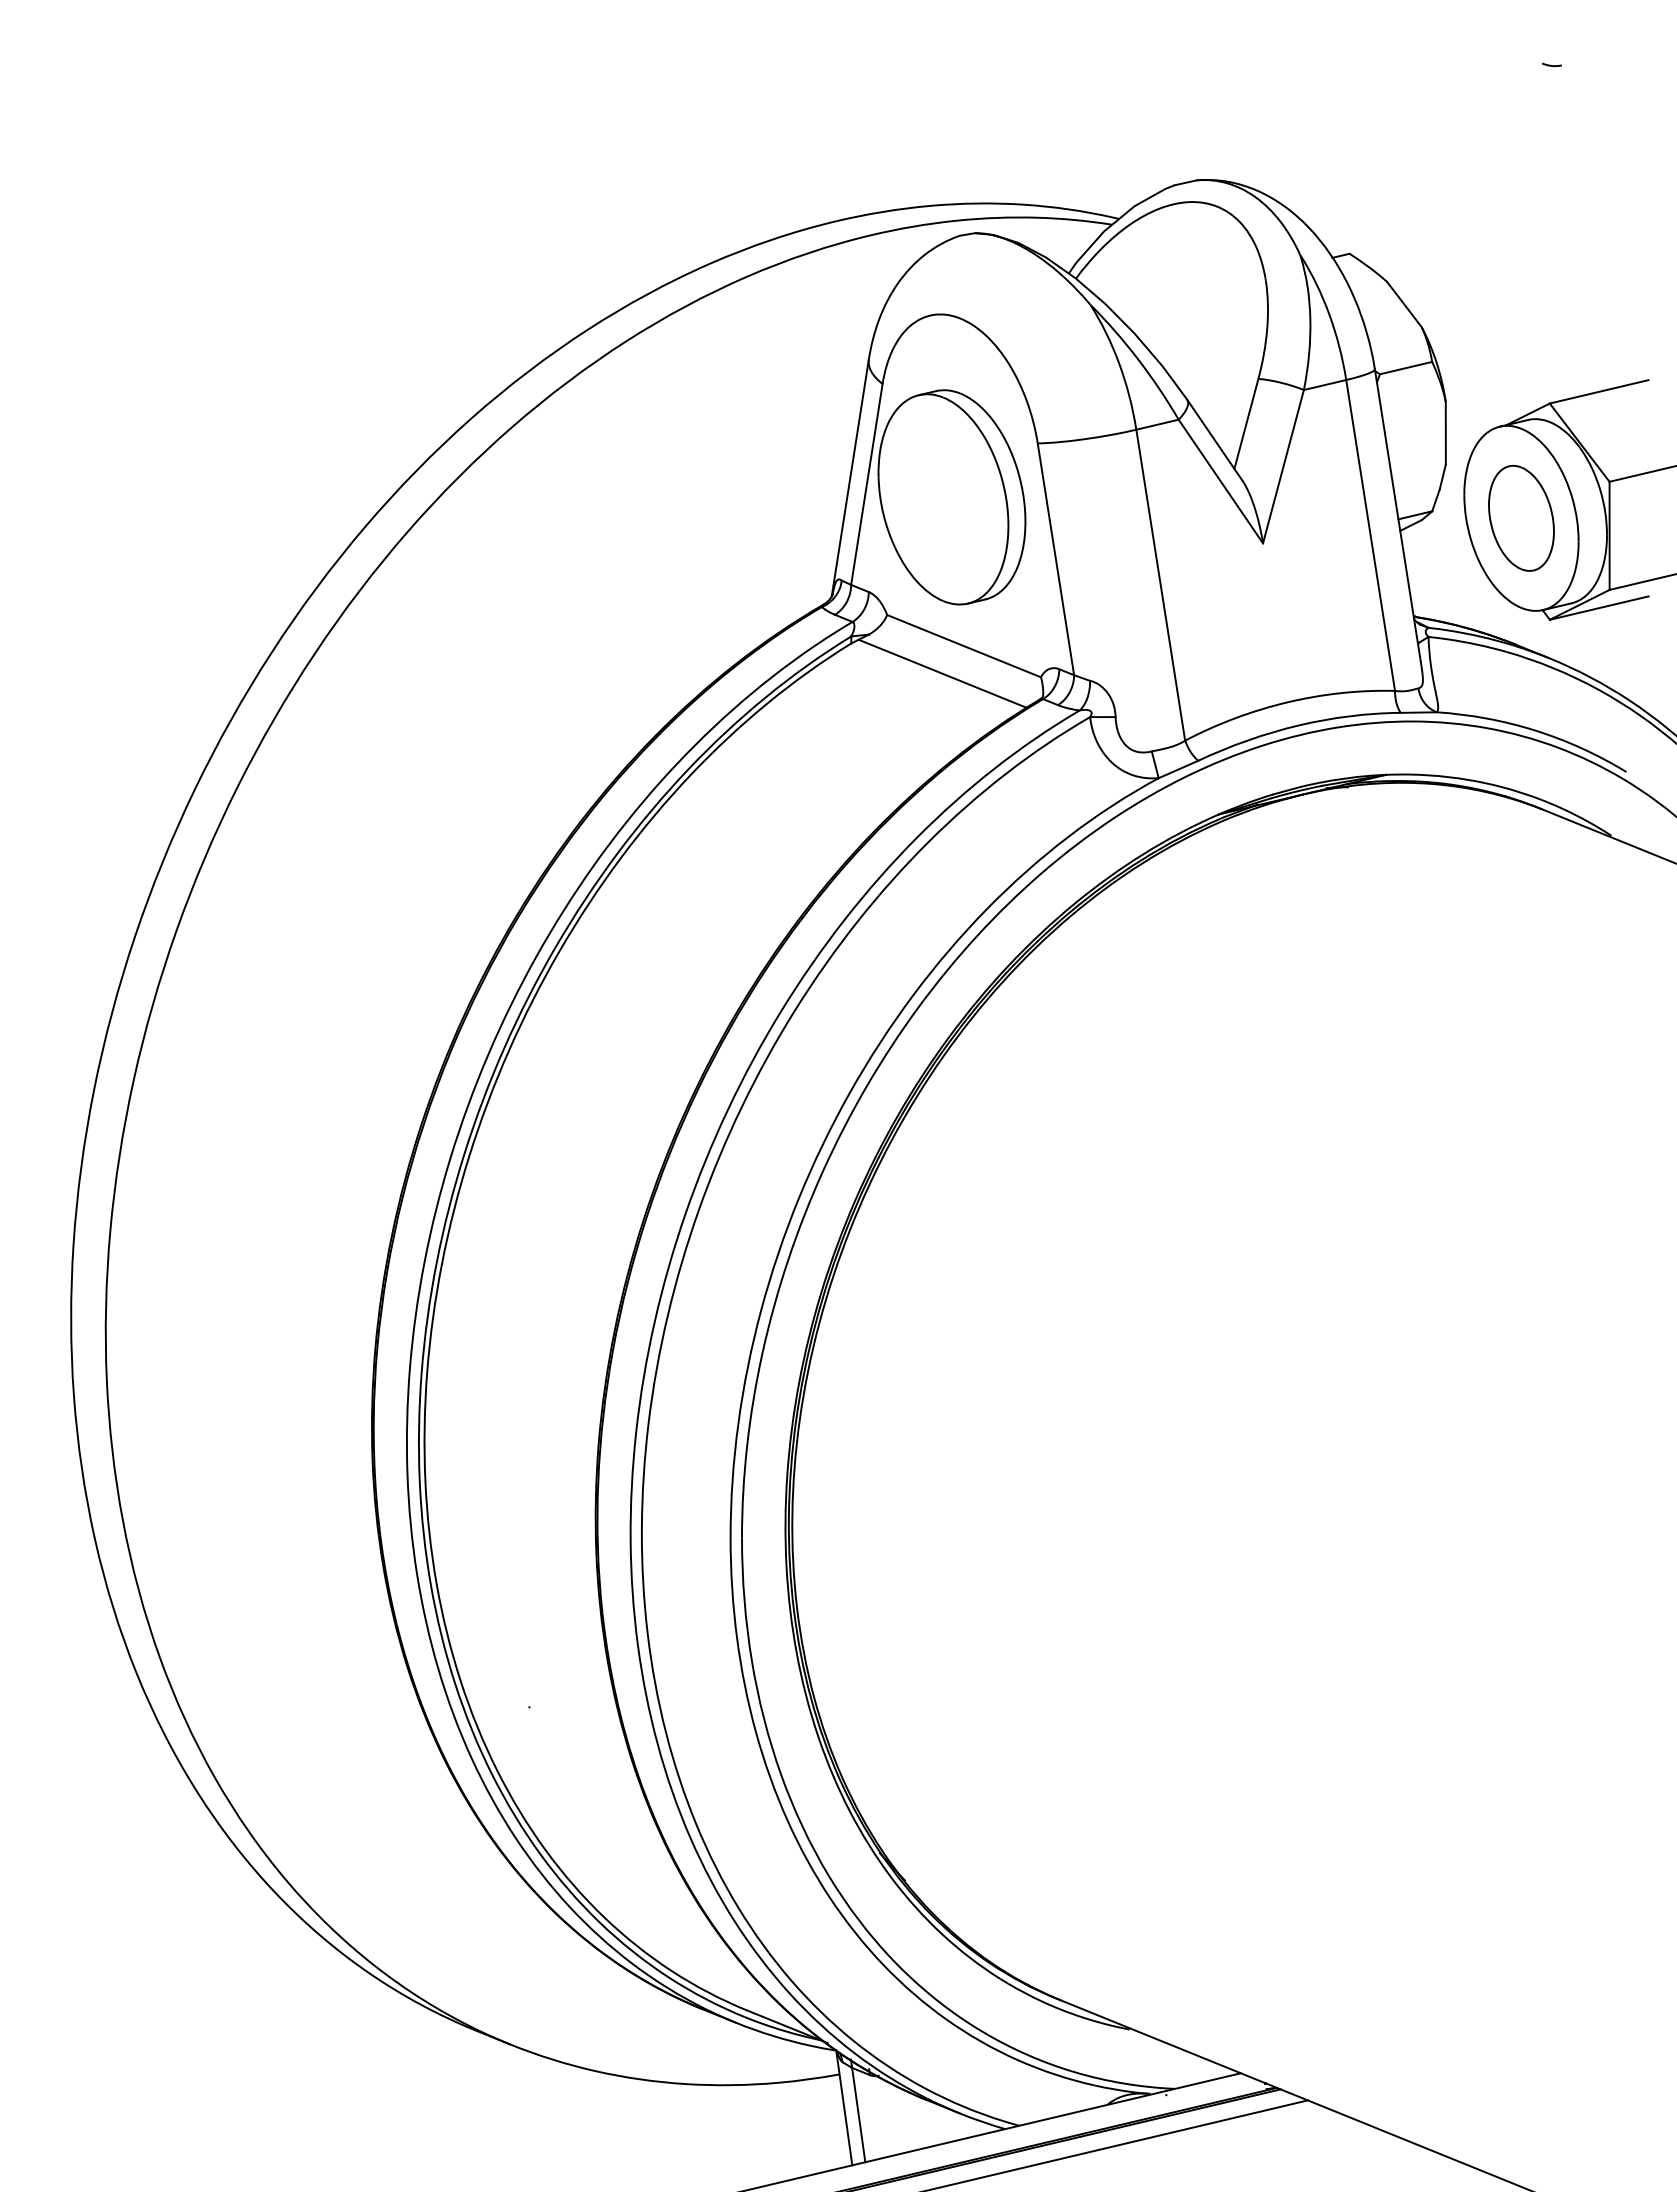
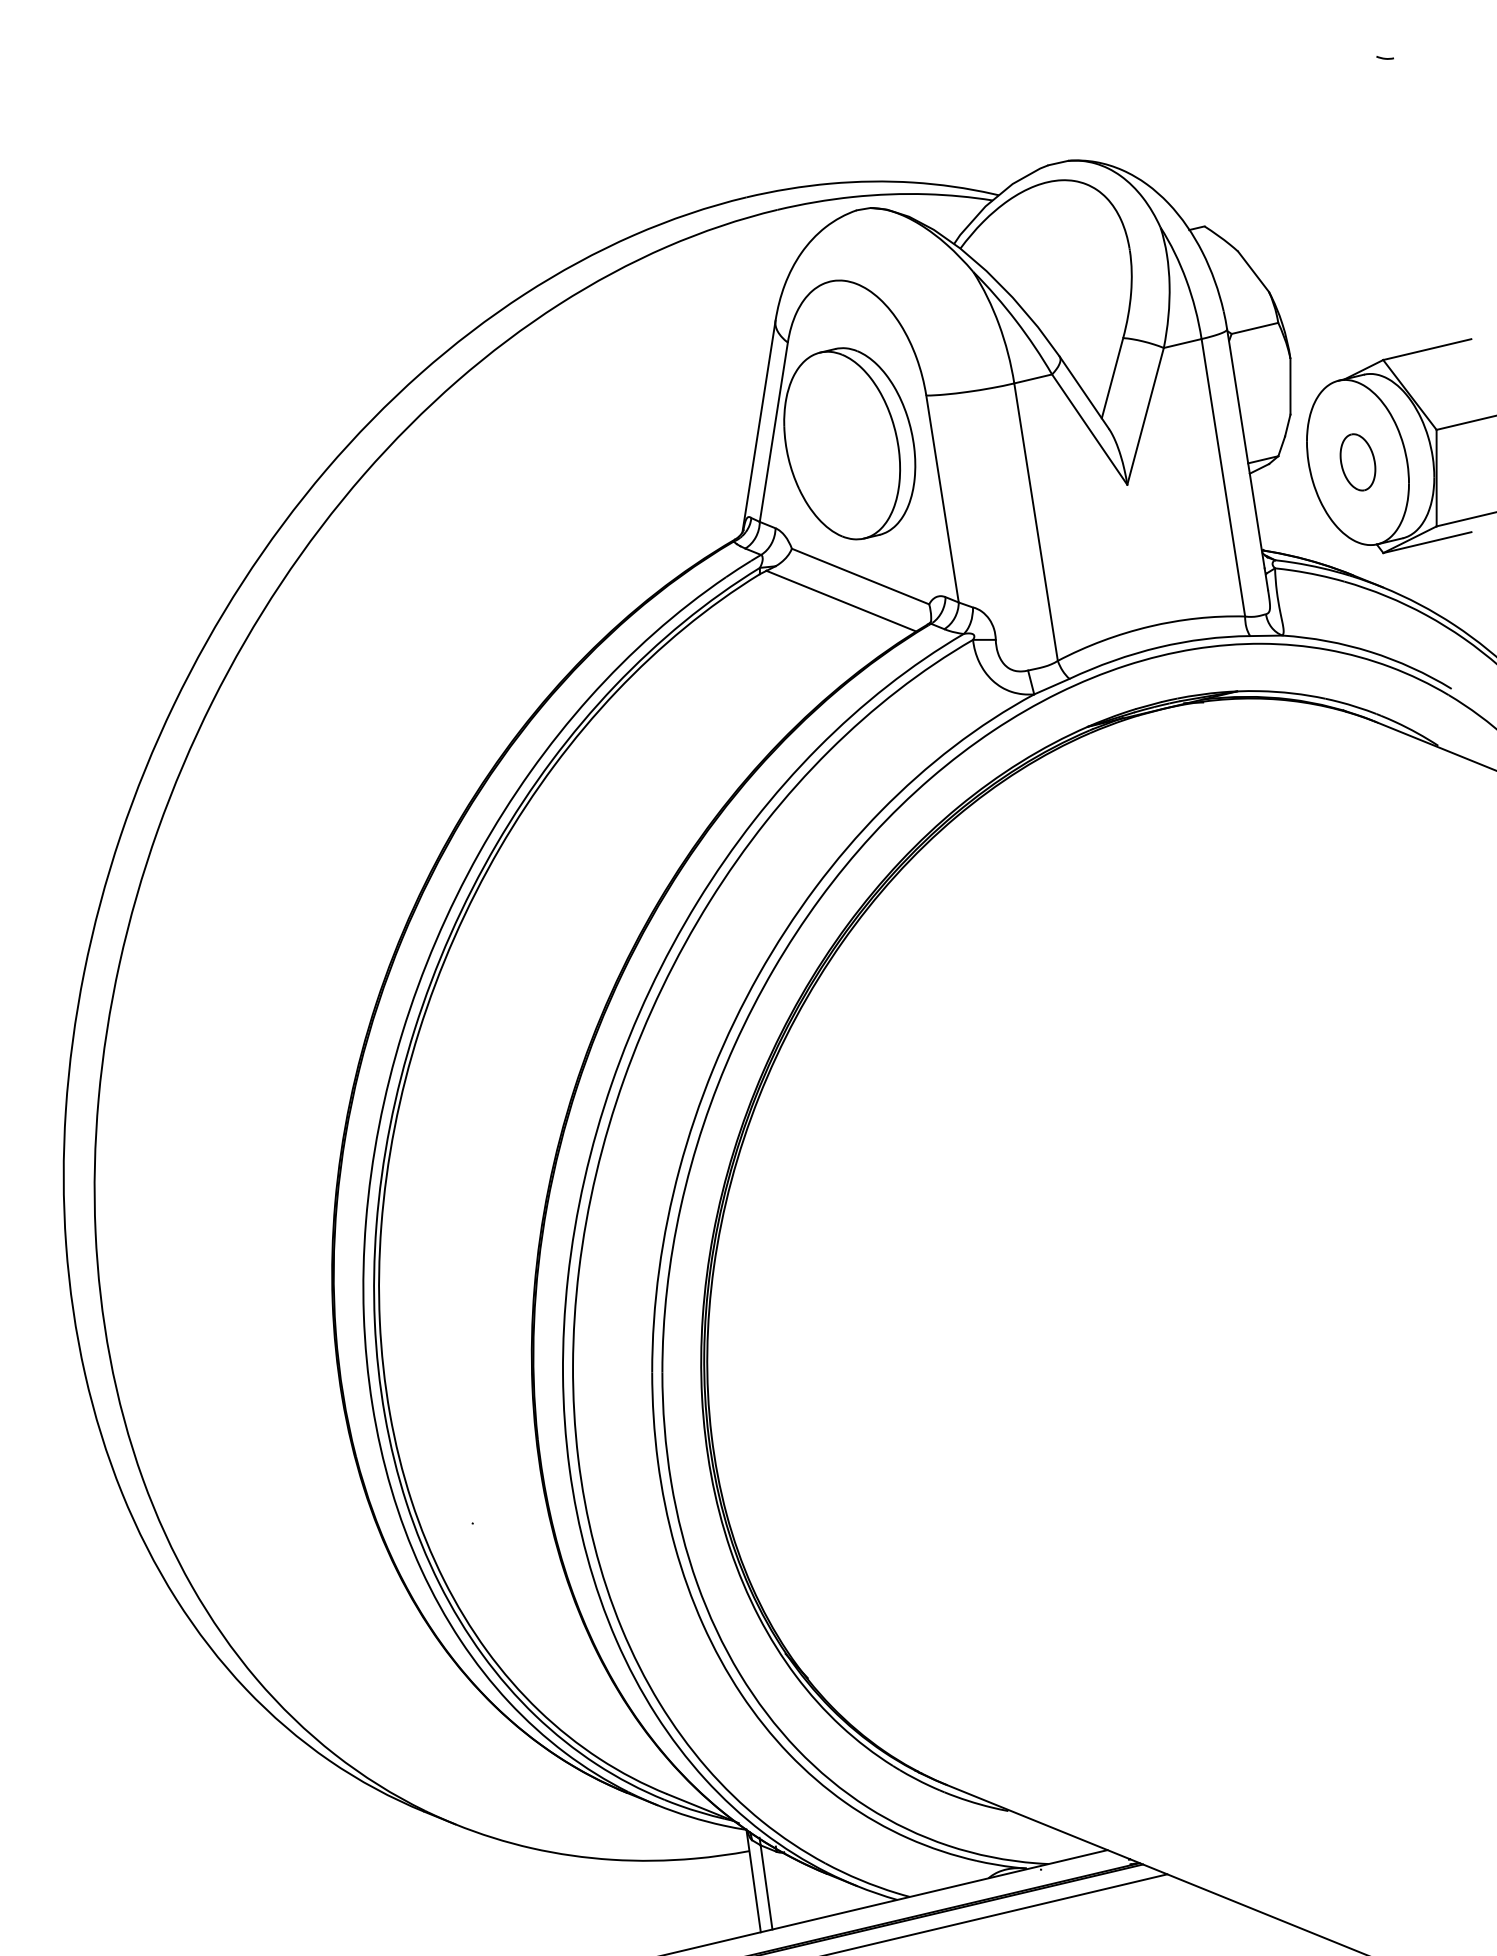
part: (1521, 517) -> (1358, 461), size x0.6

